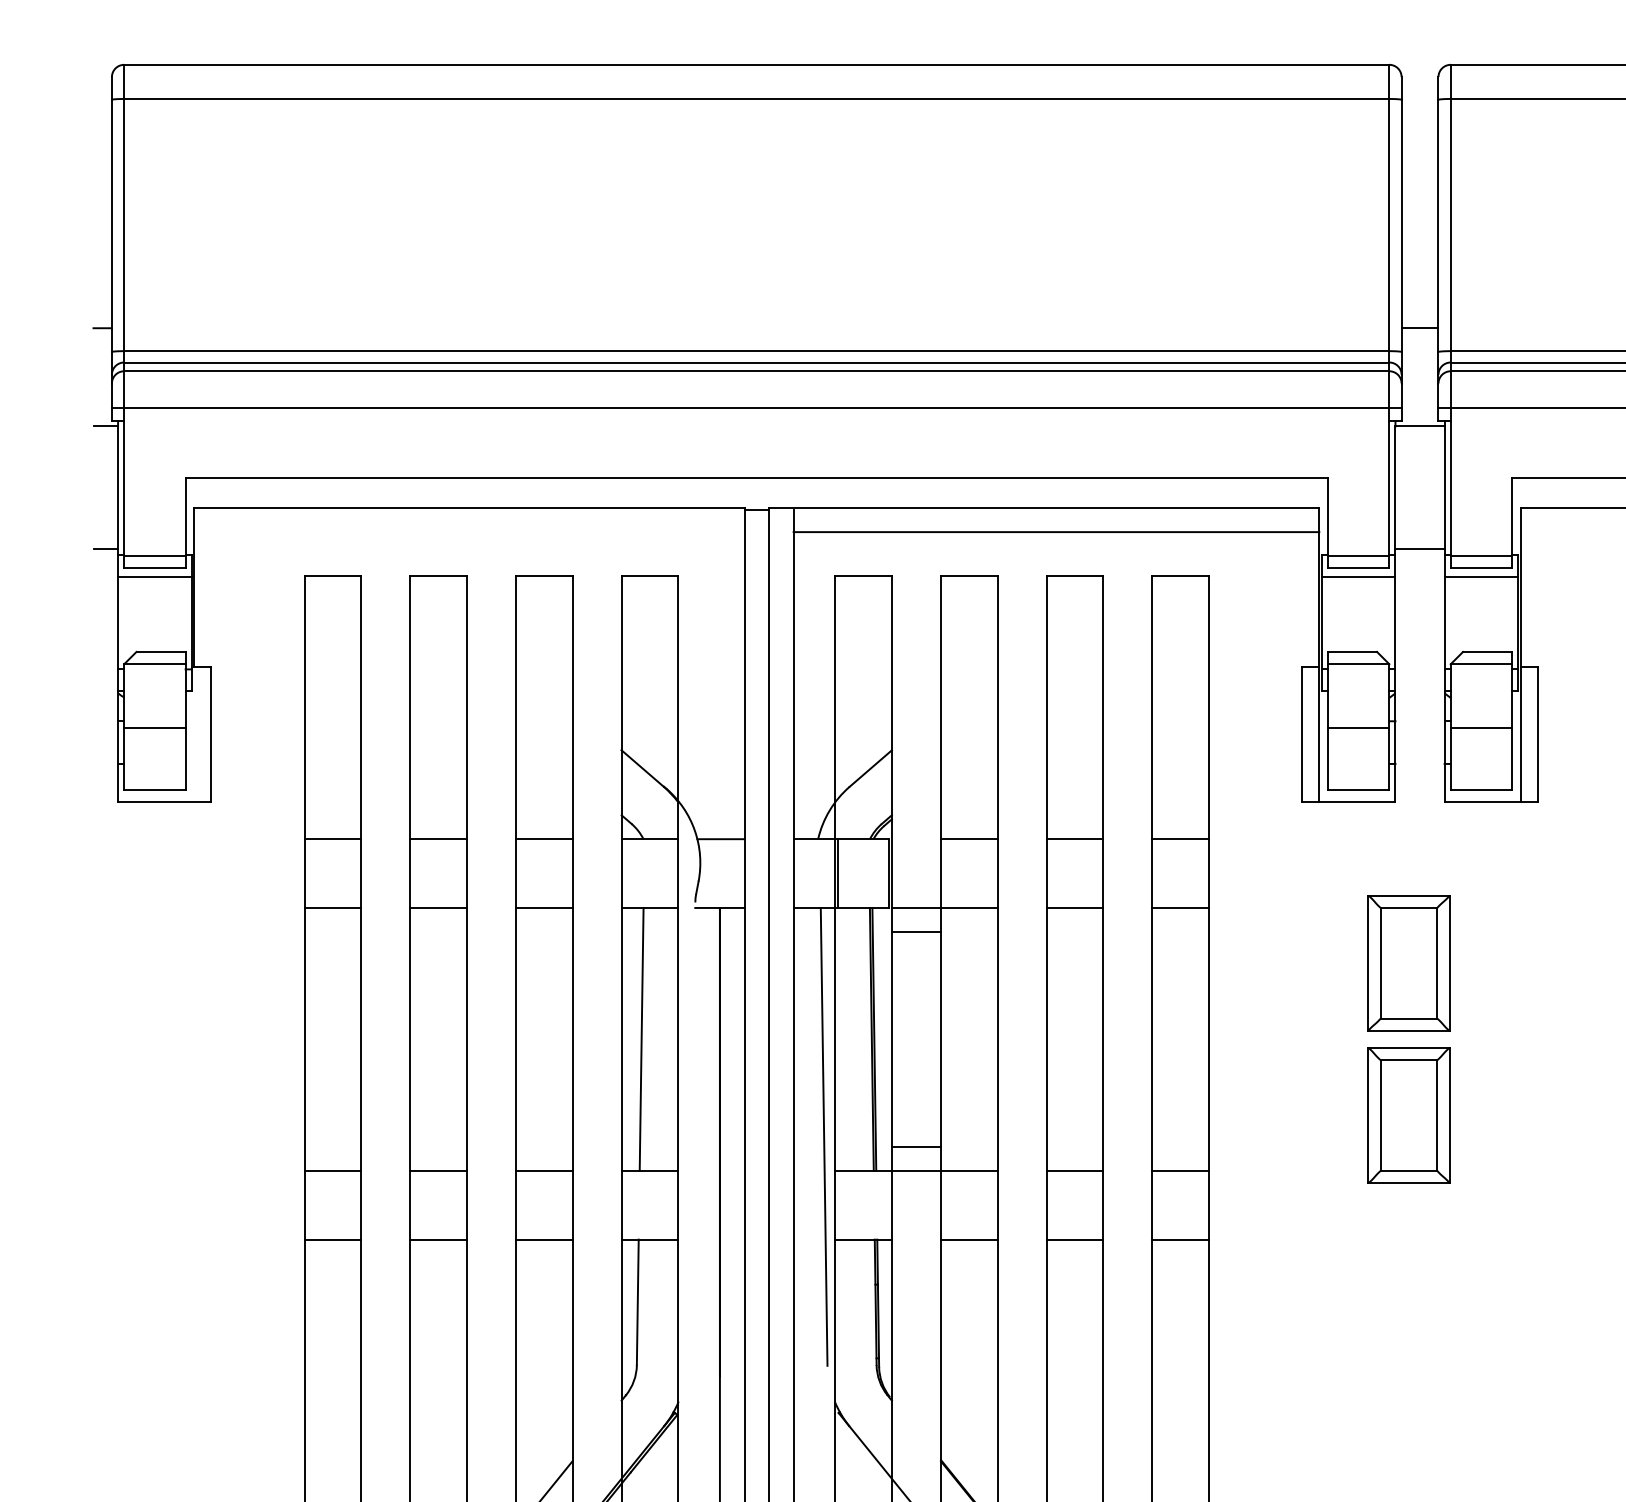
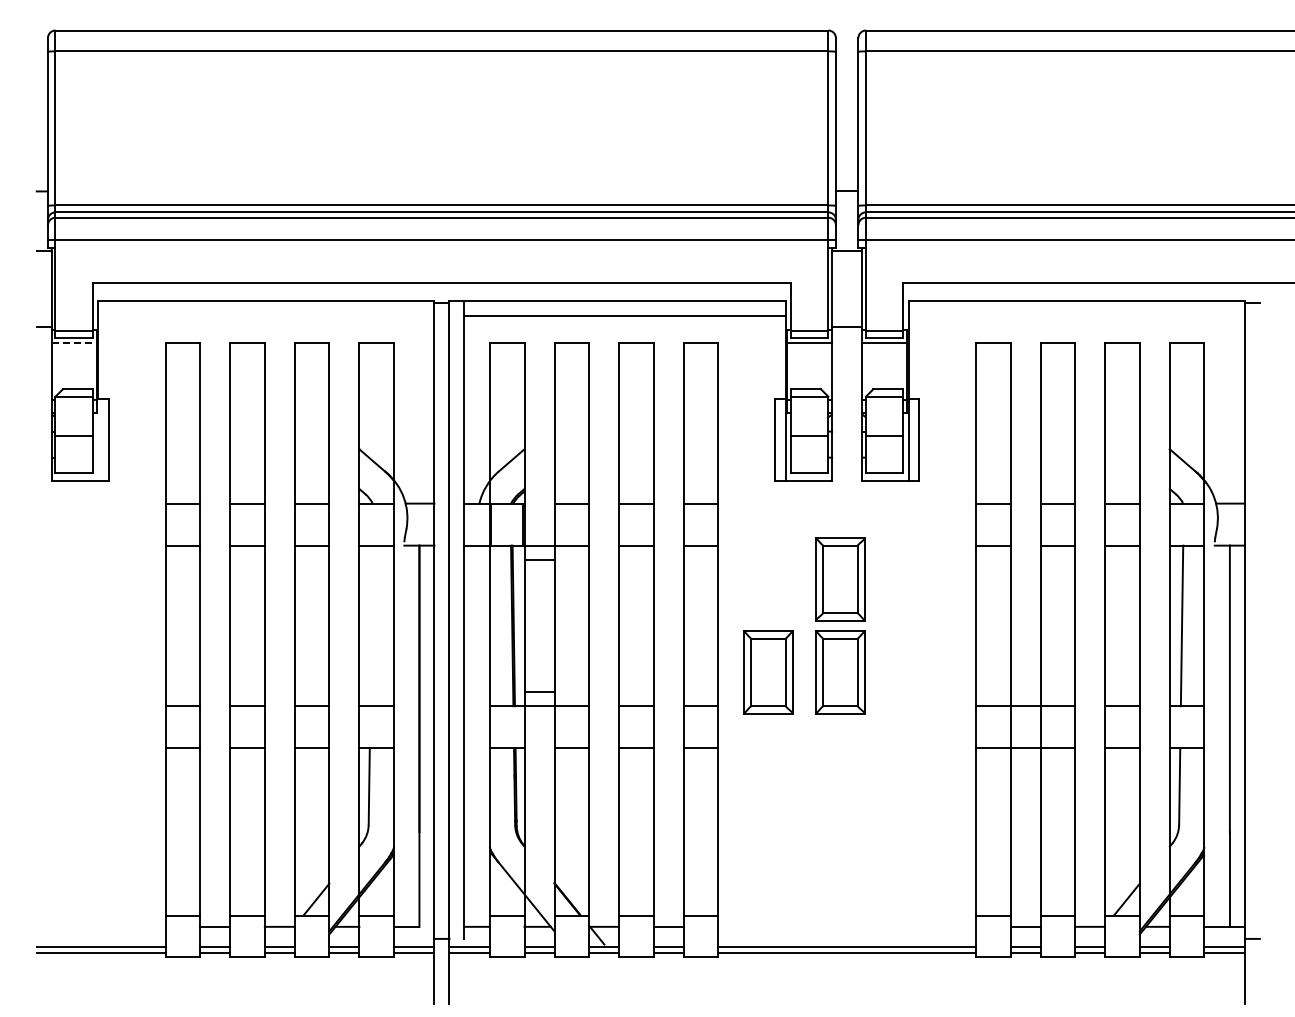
line: (155, 577) -> (74, 343), solid -> dashed
line: (641, 1038) -> (371, 625), removed
part: (1291, 1115) -> (768, 672), added
line: (824, 1136) -> (483, 685), removed

